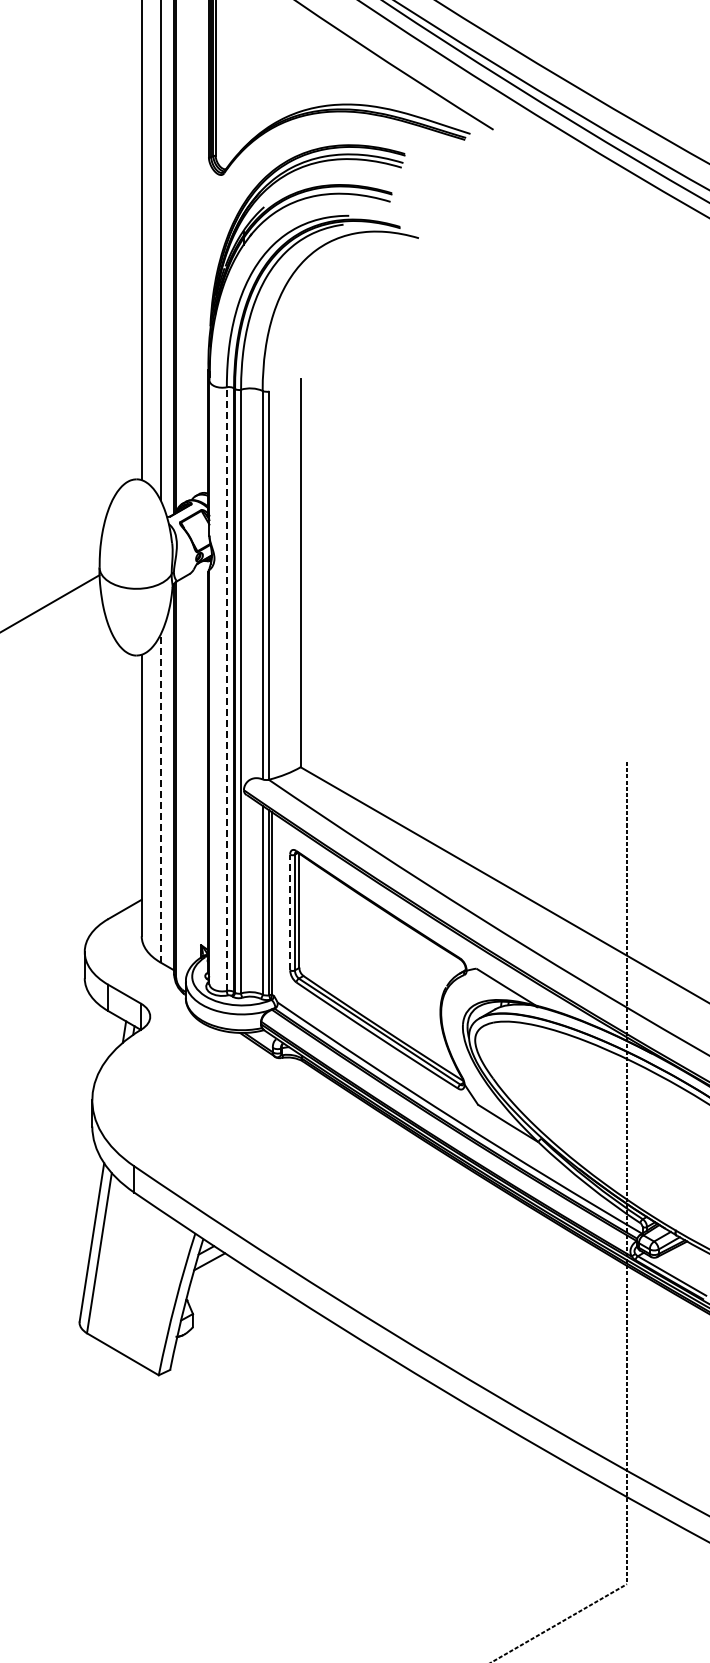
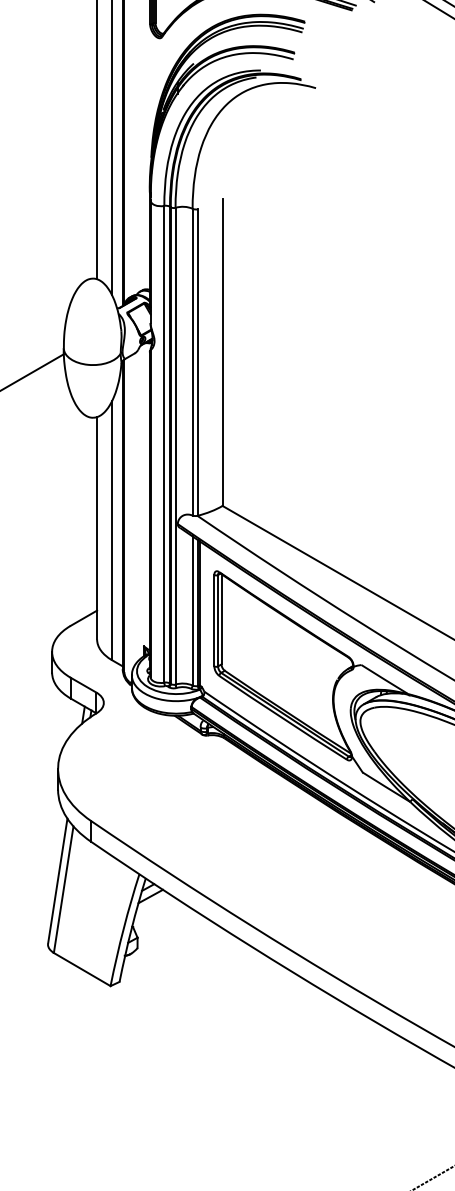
line: (226, 689) -> (164, 444), dashed -> solid
line: (160, 797) -> (111, 529), dashed -> solid
line: (290, 912) -> (214, 620), dashed -> solid

